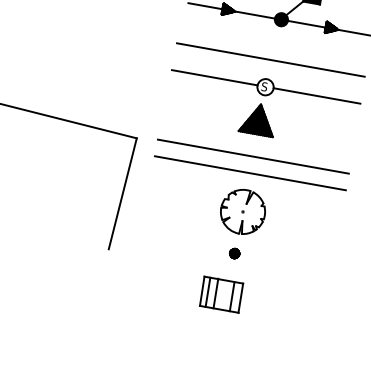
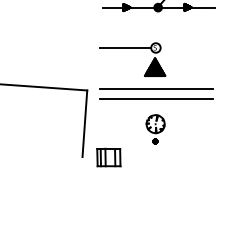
line: (269, 59) -> (155, 31), removed
line: (317, 95) -> (186, 47), removed
part: (240, 224) -> (155, 129), size x0.7
part: (220, 294) -> (108, 157), moved

